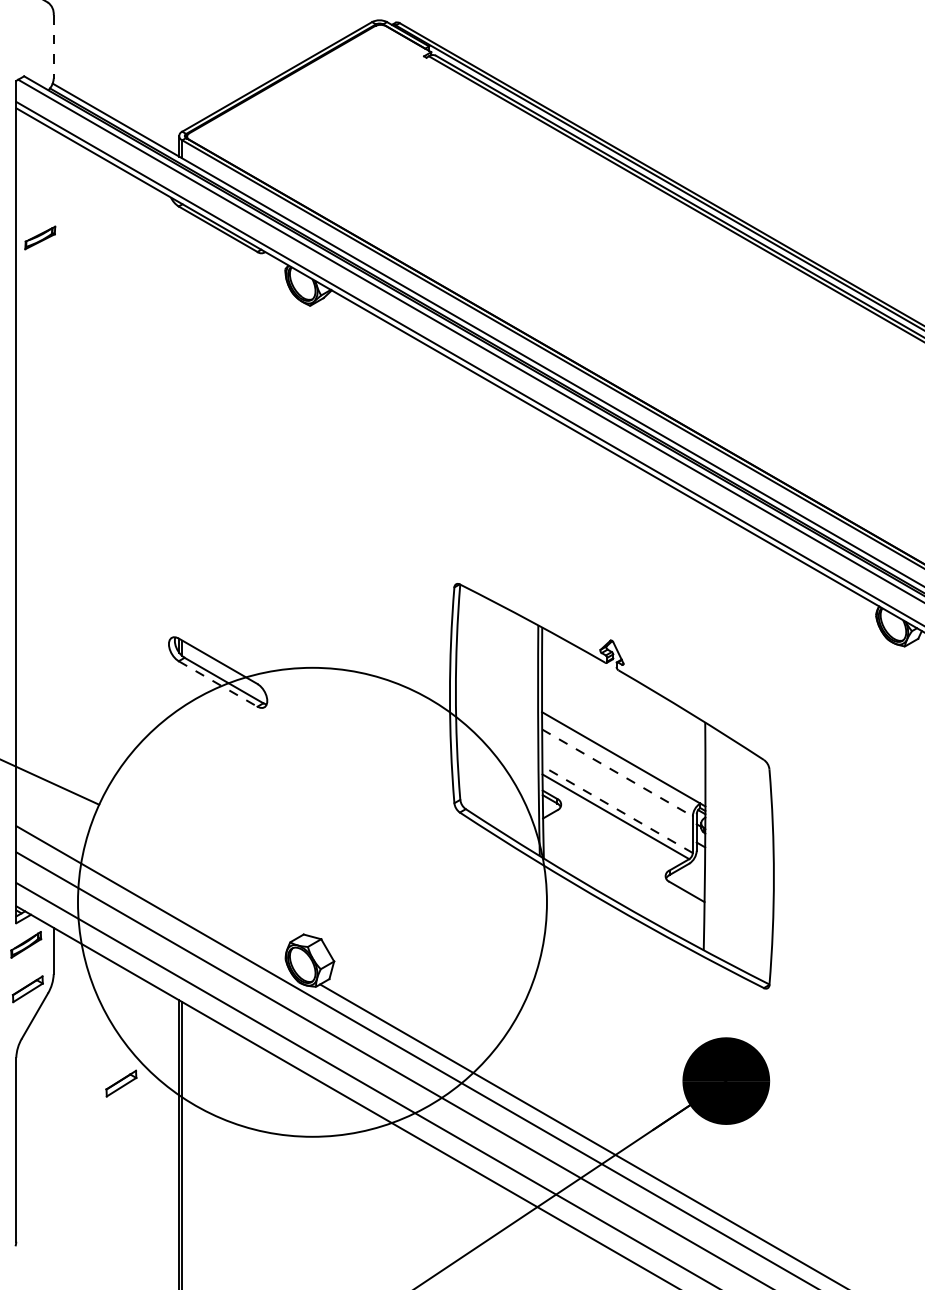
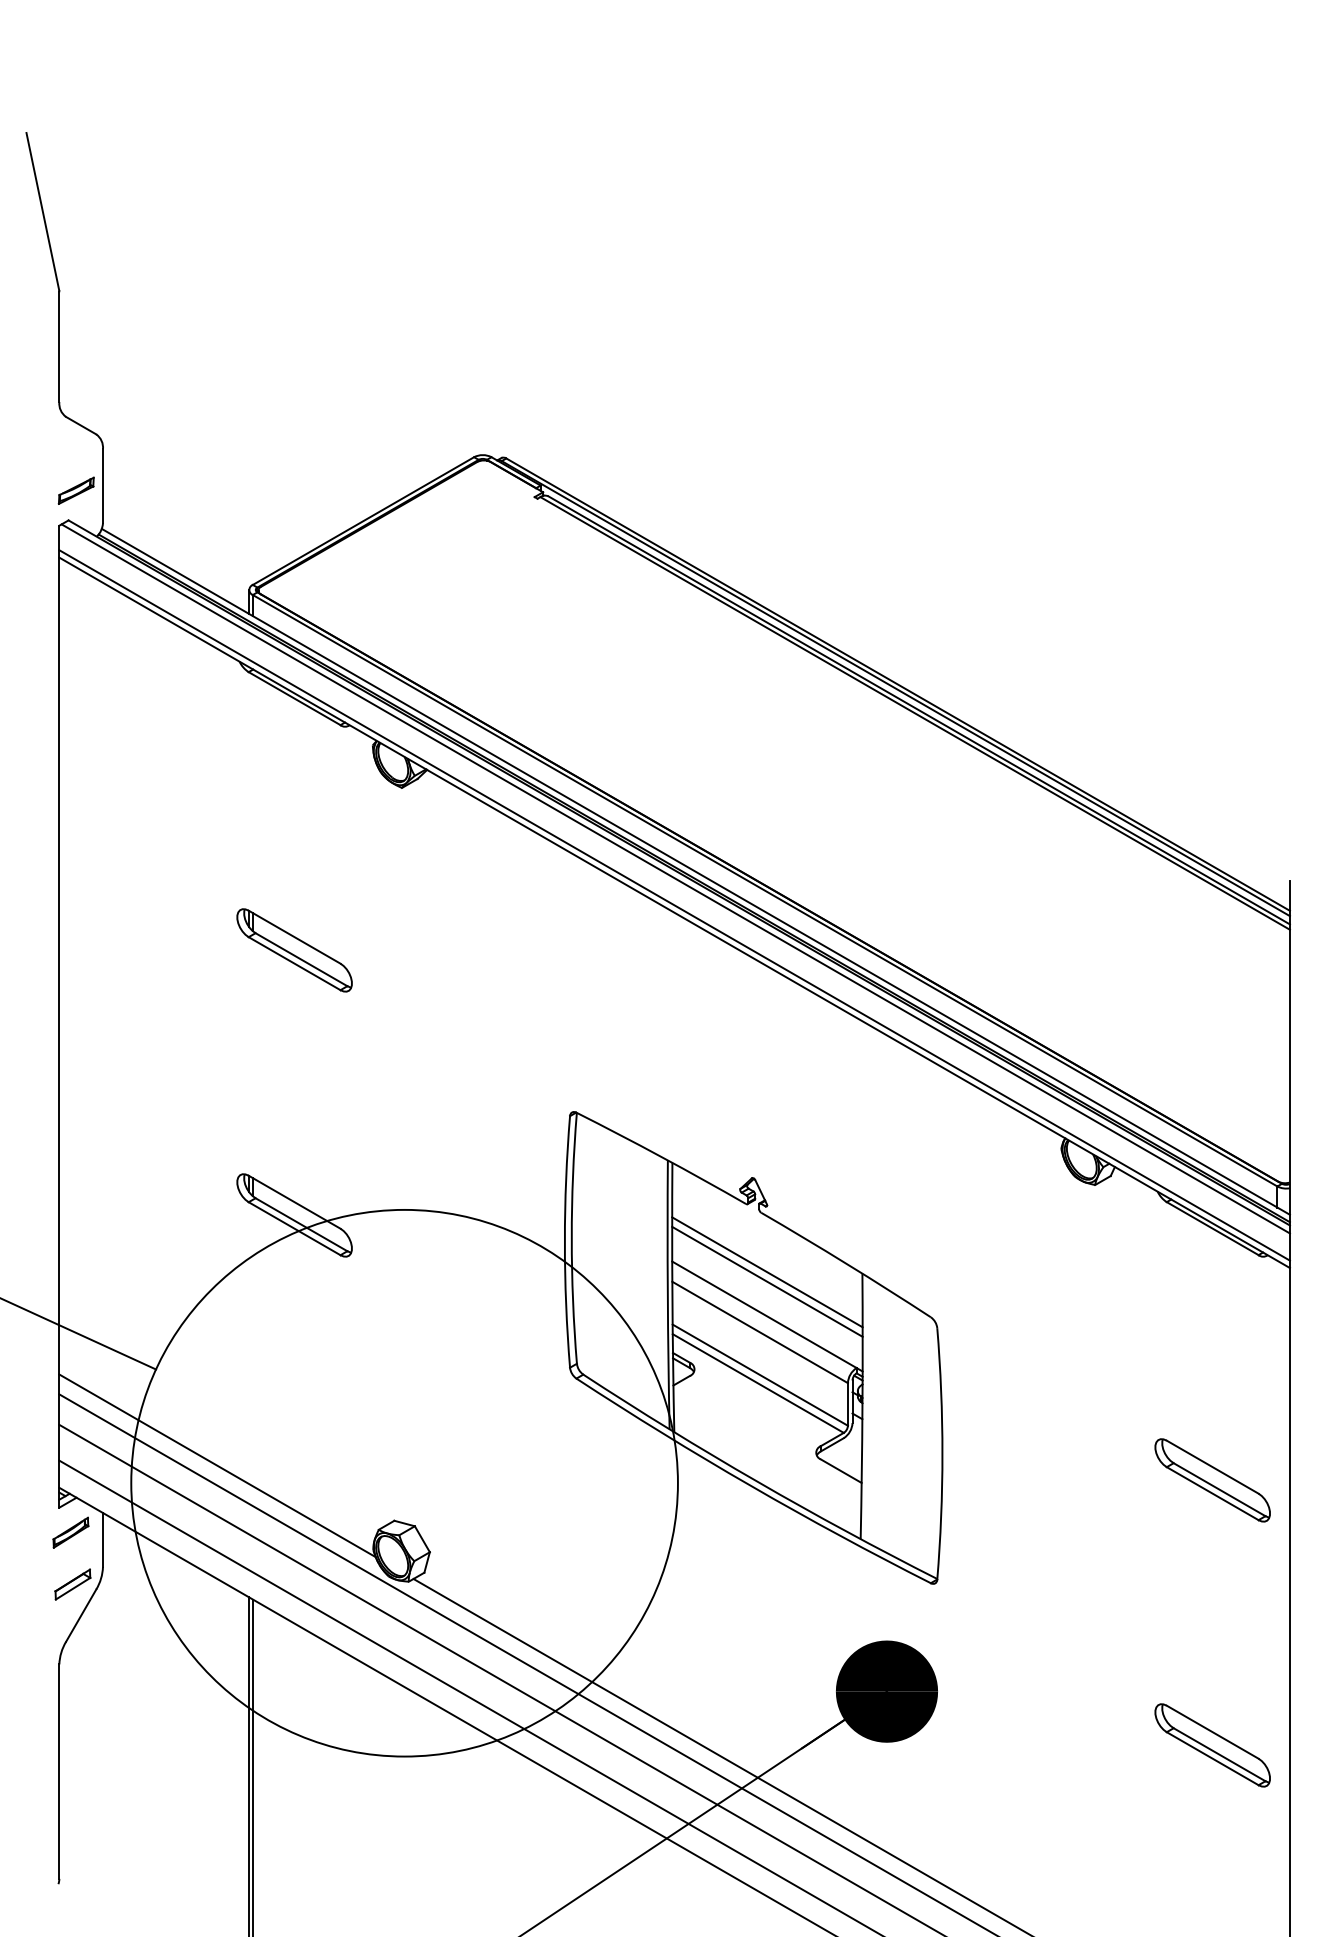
line: (53, 47) -> (102, 486), dashed -> solid
part: (39, 237) -> (75, 490), moved
part: (218, 445) -> (294, 950), added
line: (218, 683) -> (295, 1228), dashed -> solid
line: (623, 721) -> (767, 1272), added
line: (623, 729) -> (767, 1281), added
line: (617, 773) -> (760, 1332), dashed -> solid
line: (616, 809) -> (759, 1374), dashed -> solid
line: (151, 887) -> (217, 1465), added
part: (121, 1083) -> (181, 1694), removed

